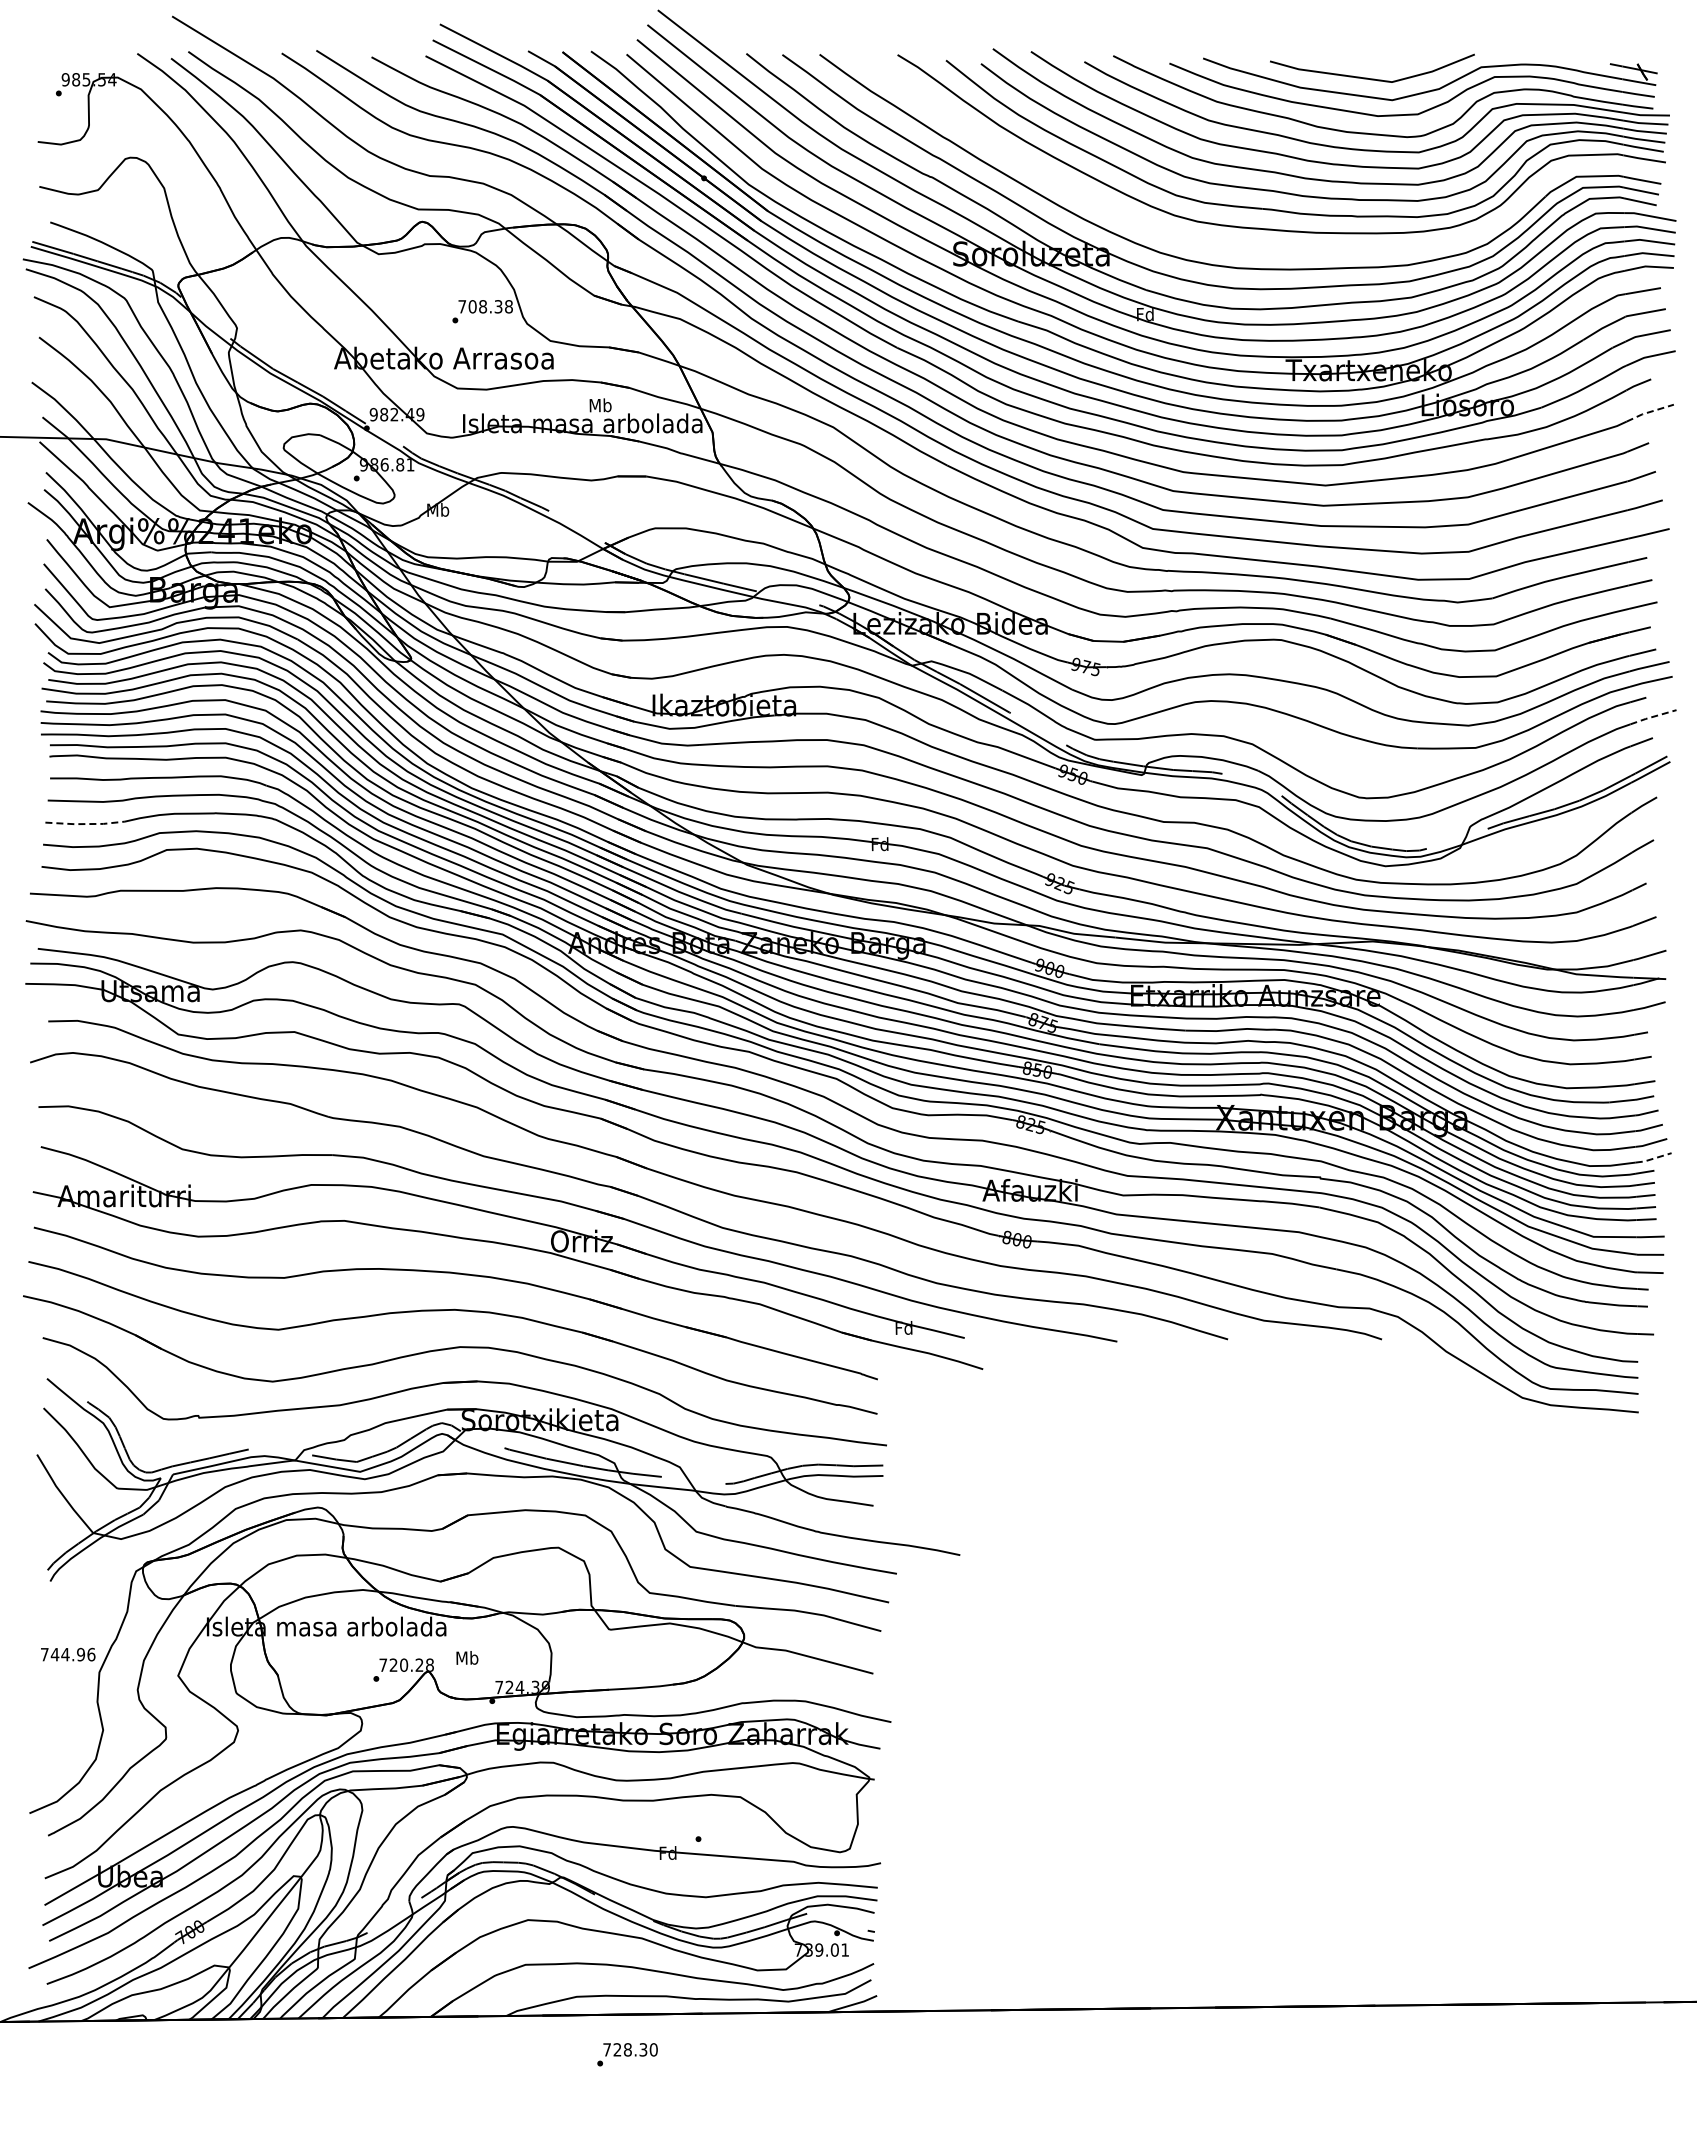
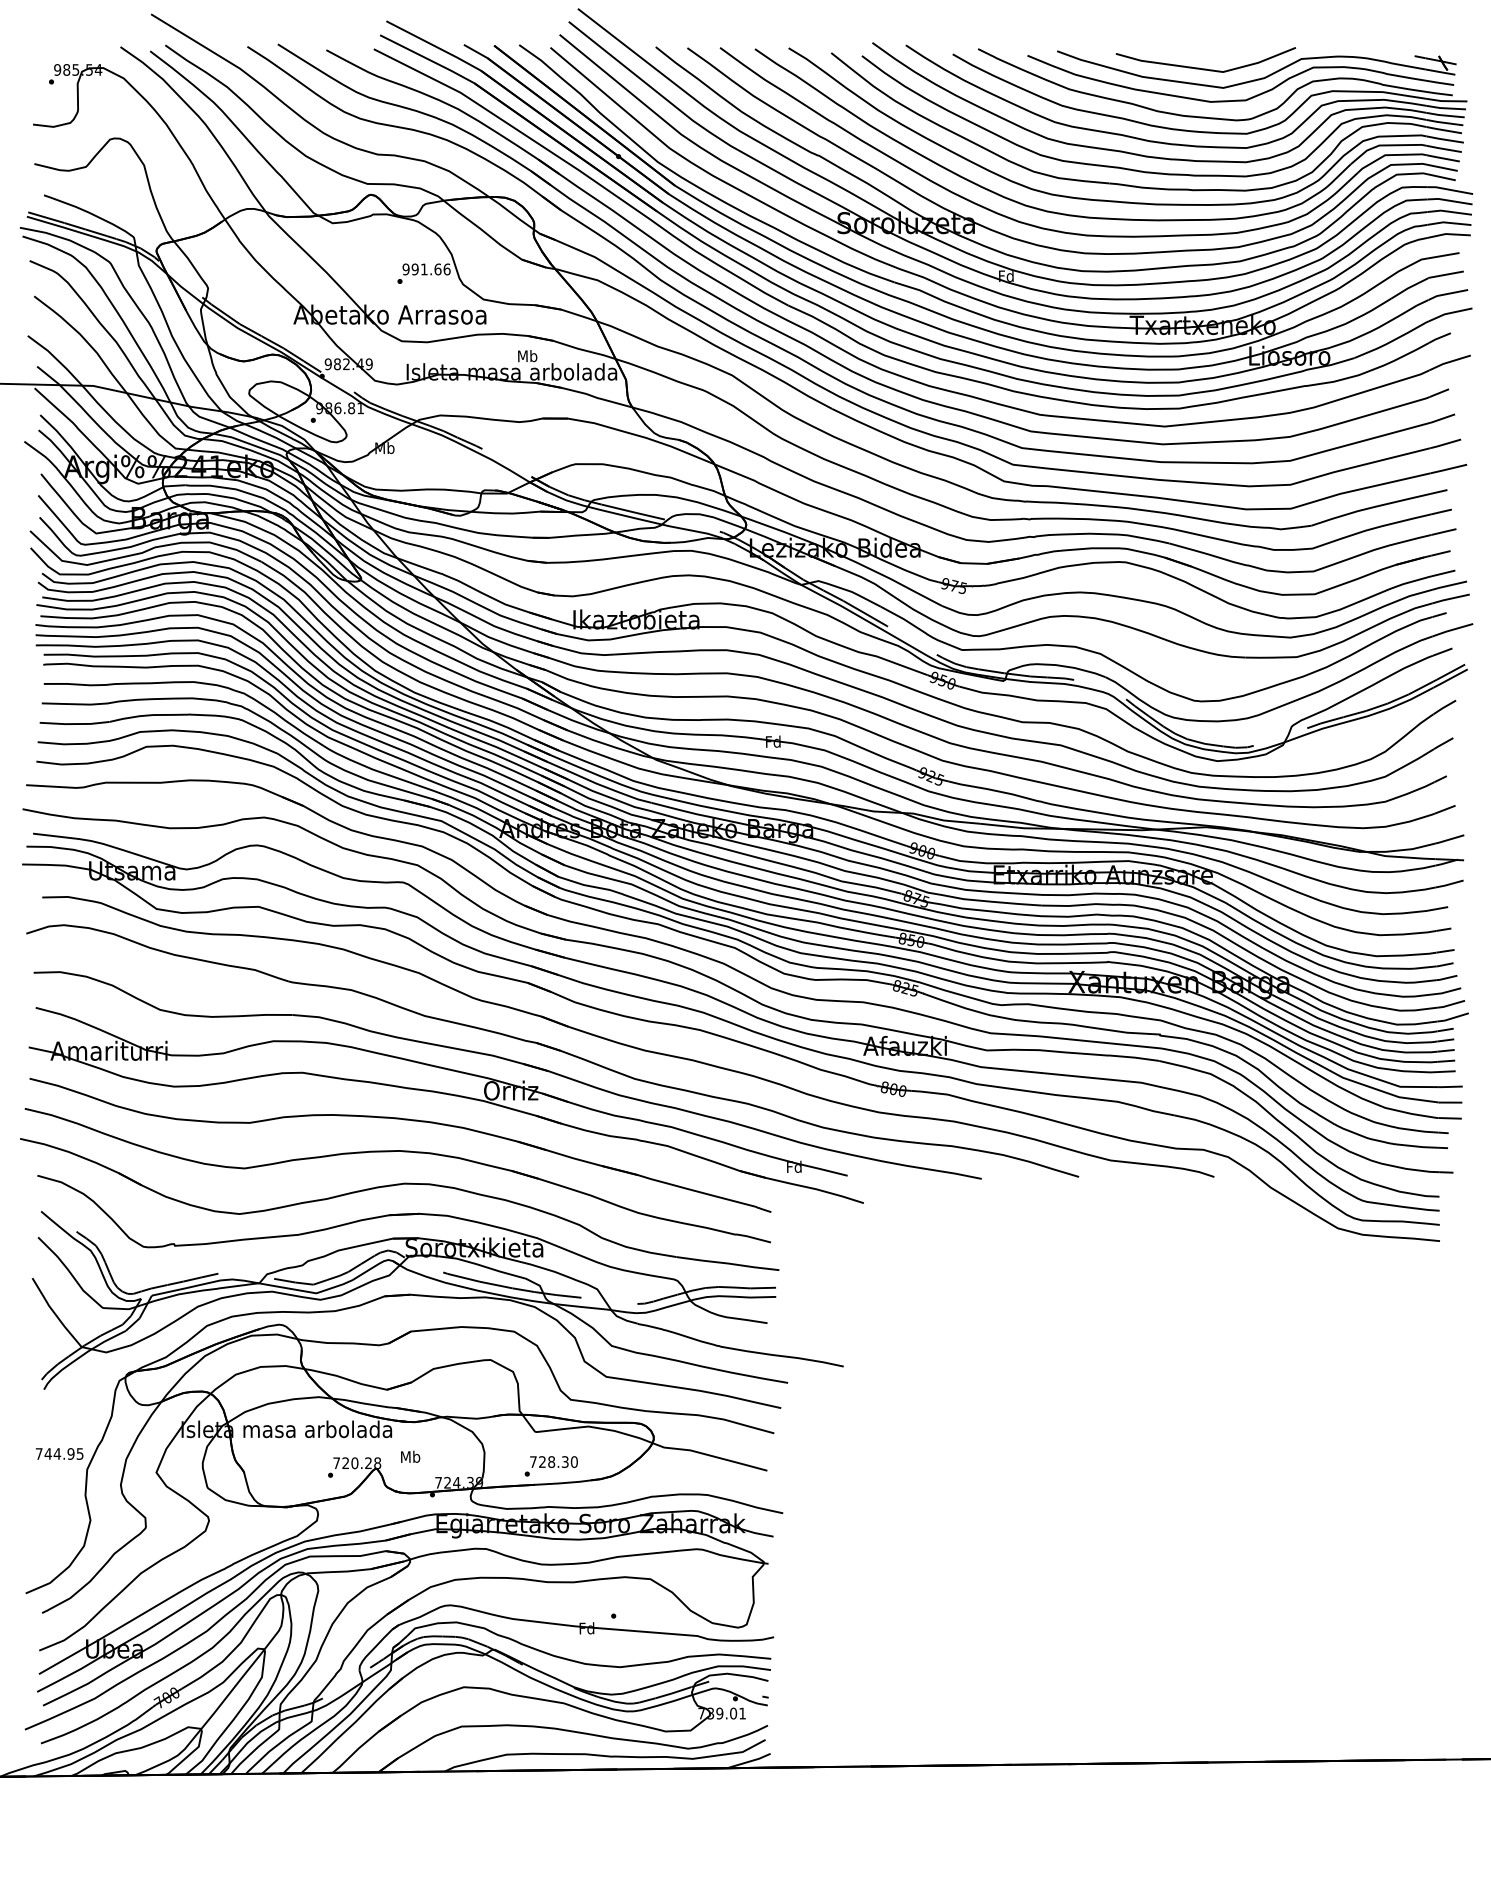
part: (1256, 247) -> (1104, 217), added
text: (485, 306) -> (426, 269), 708.38 -> 991.66
line: (1649, 412) -> (1449, 362), dashed -> solid
line: (1652, 717) -> (1452, 630), dashed -> solid
line: (85, 824) -> (74, 724), dashed -> solid
line: (1653, 1158) -> (1452, 1017), dashed -> solid
text: (91, 1654) -> (80, 1453), 744.96 -> 744.95
text: (627, 2054) -> (551, 1466), moved

